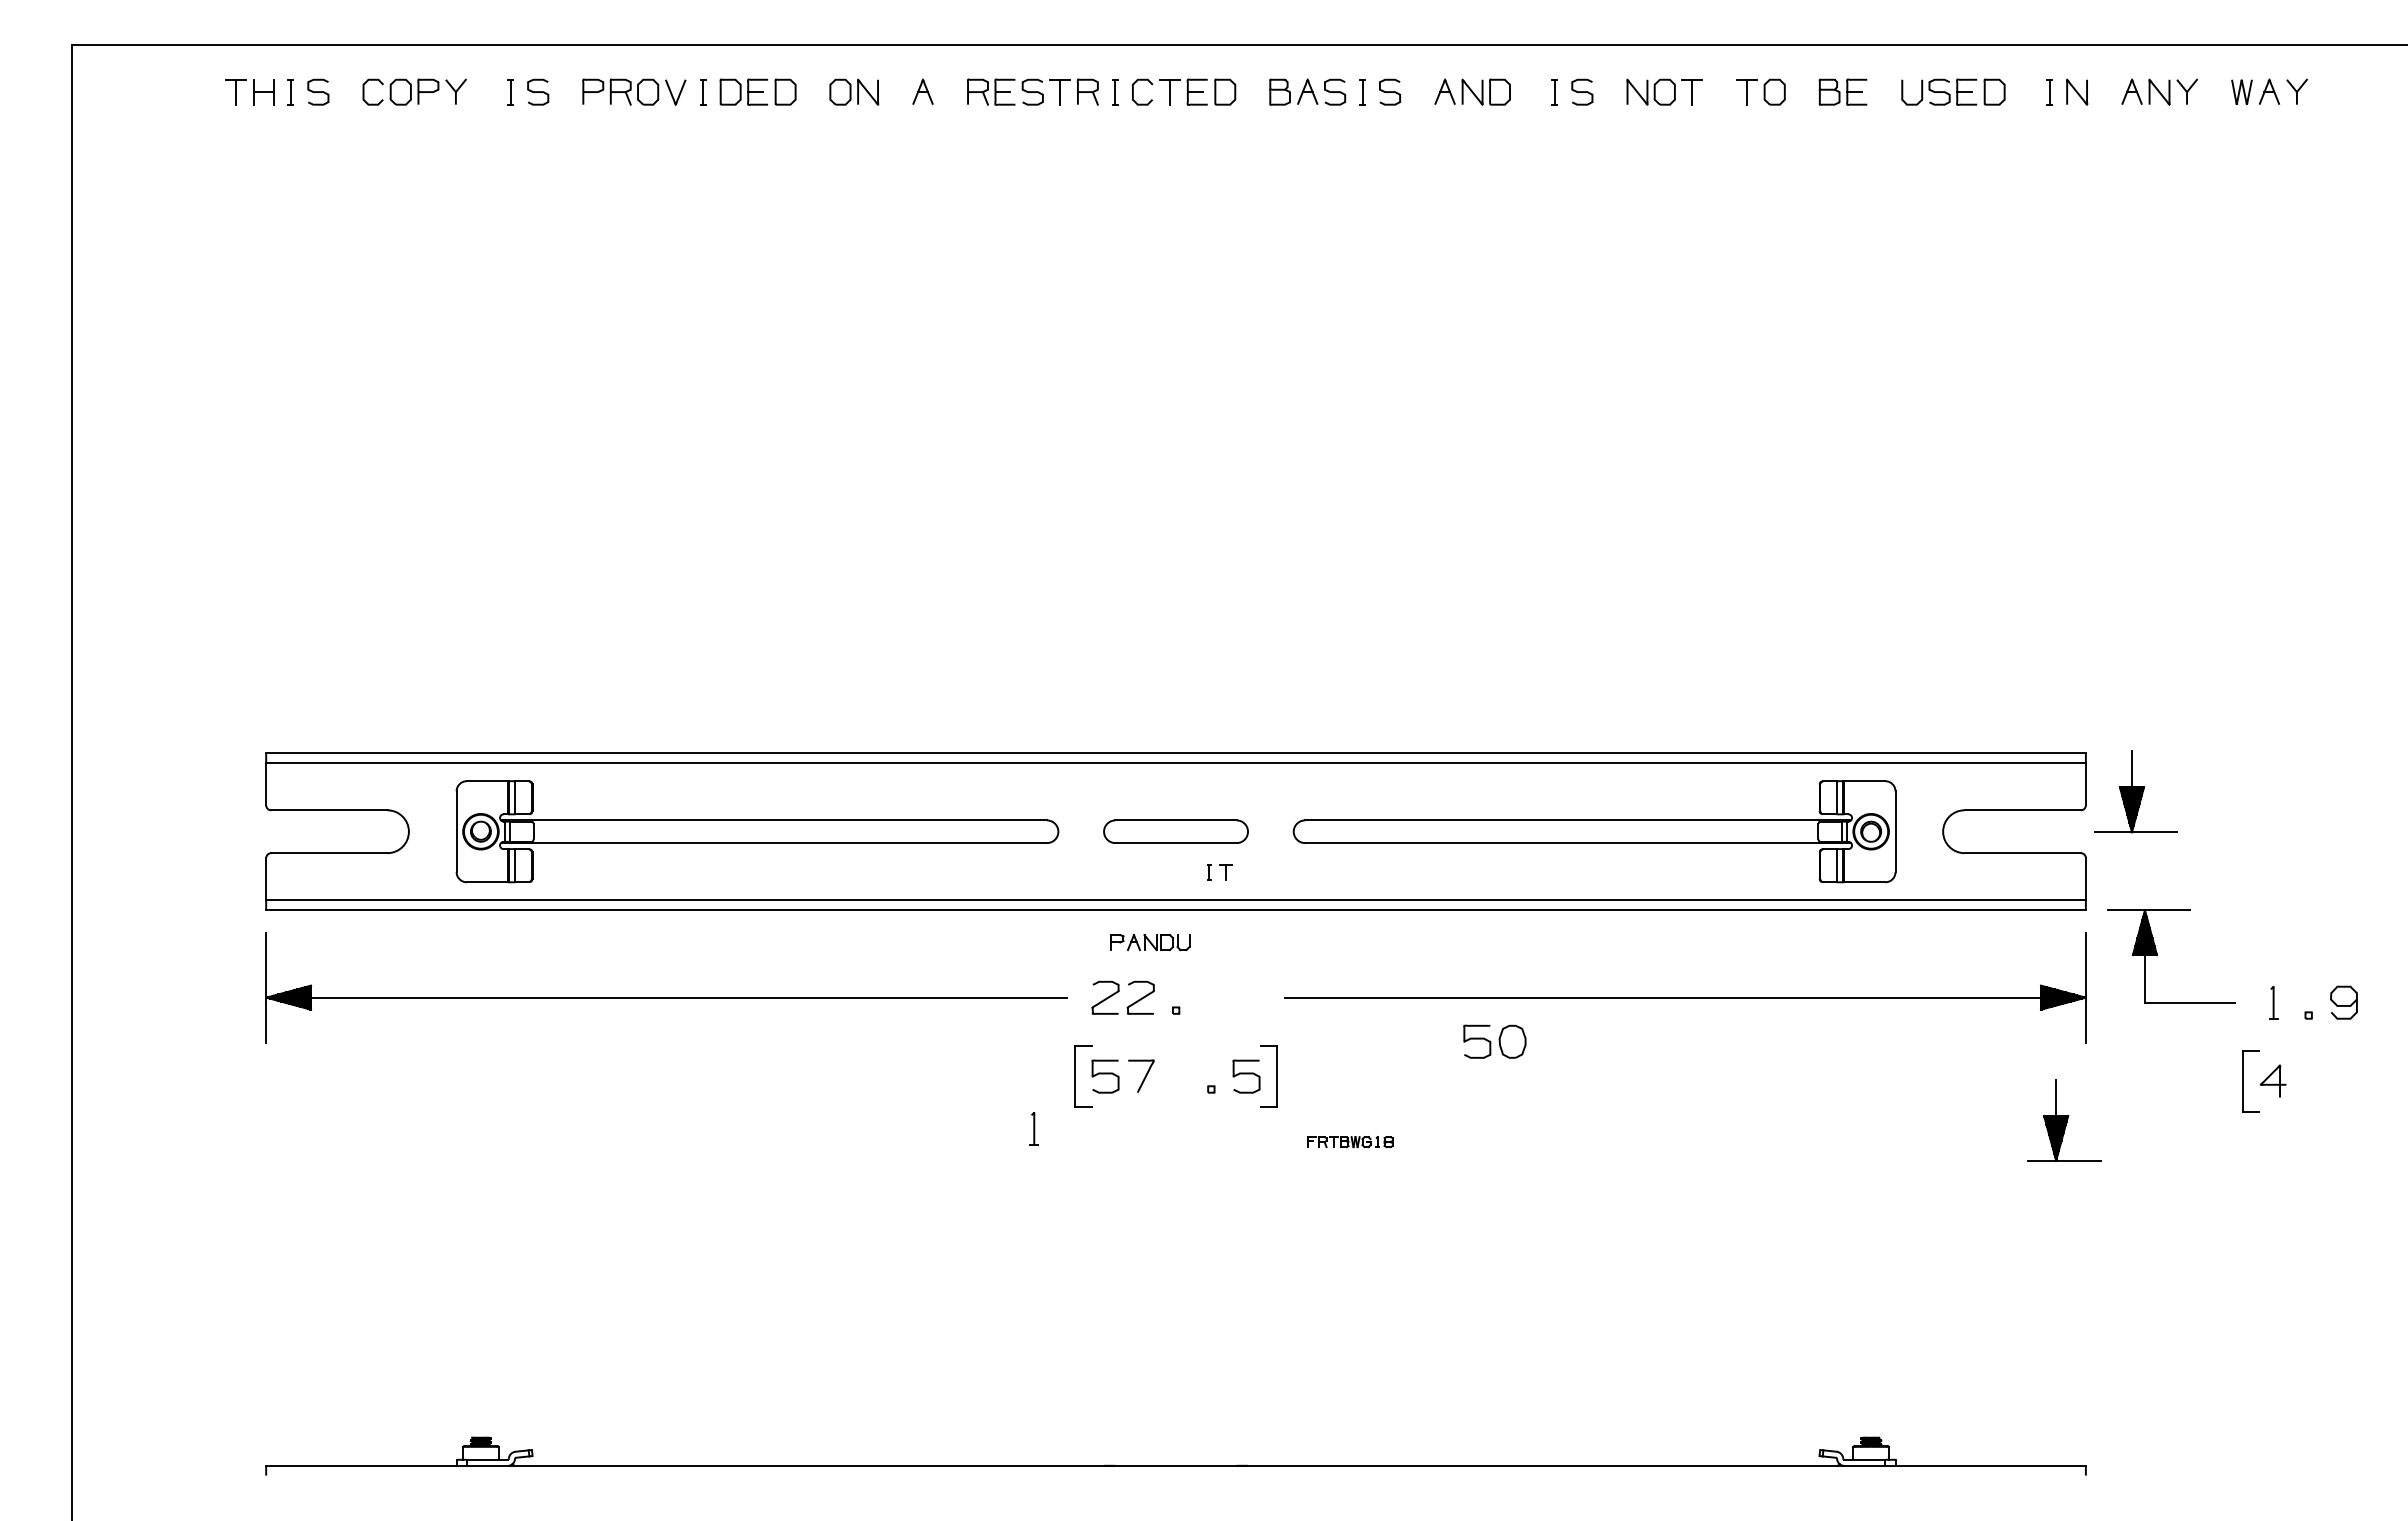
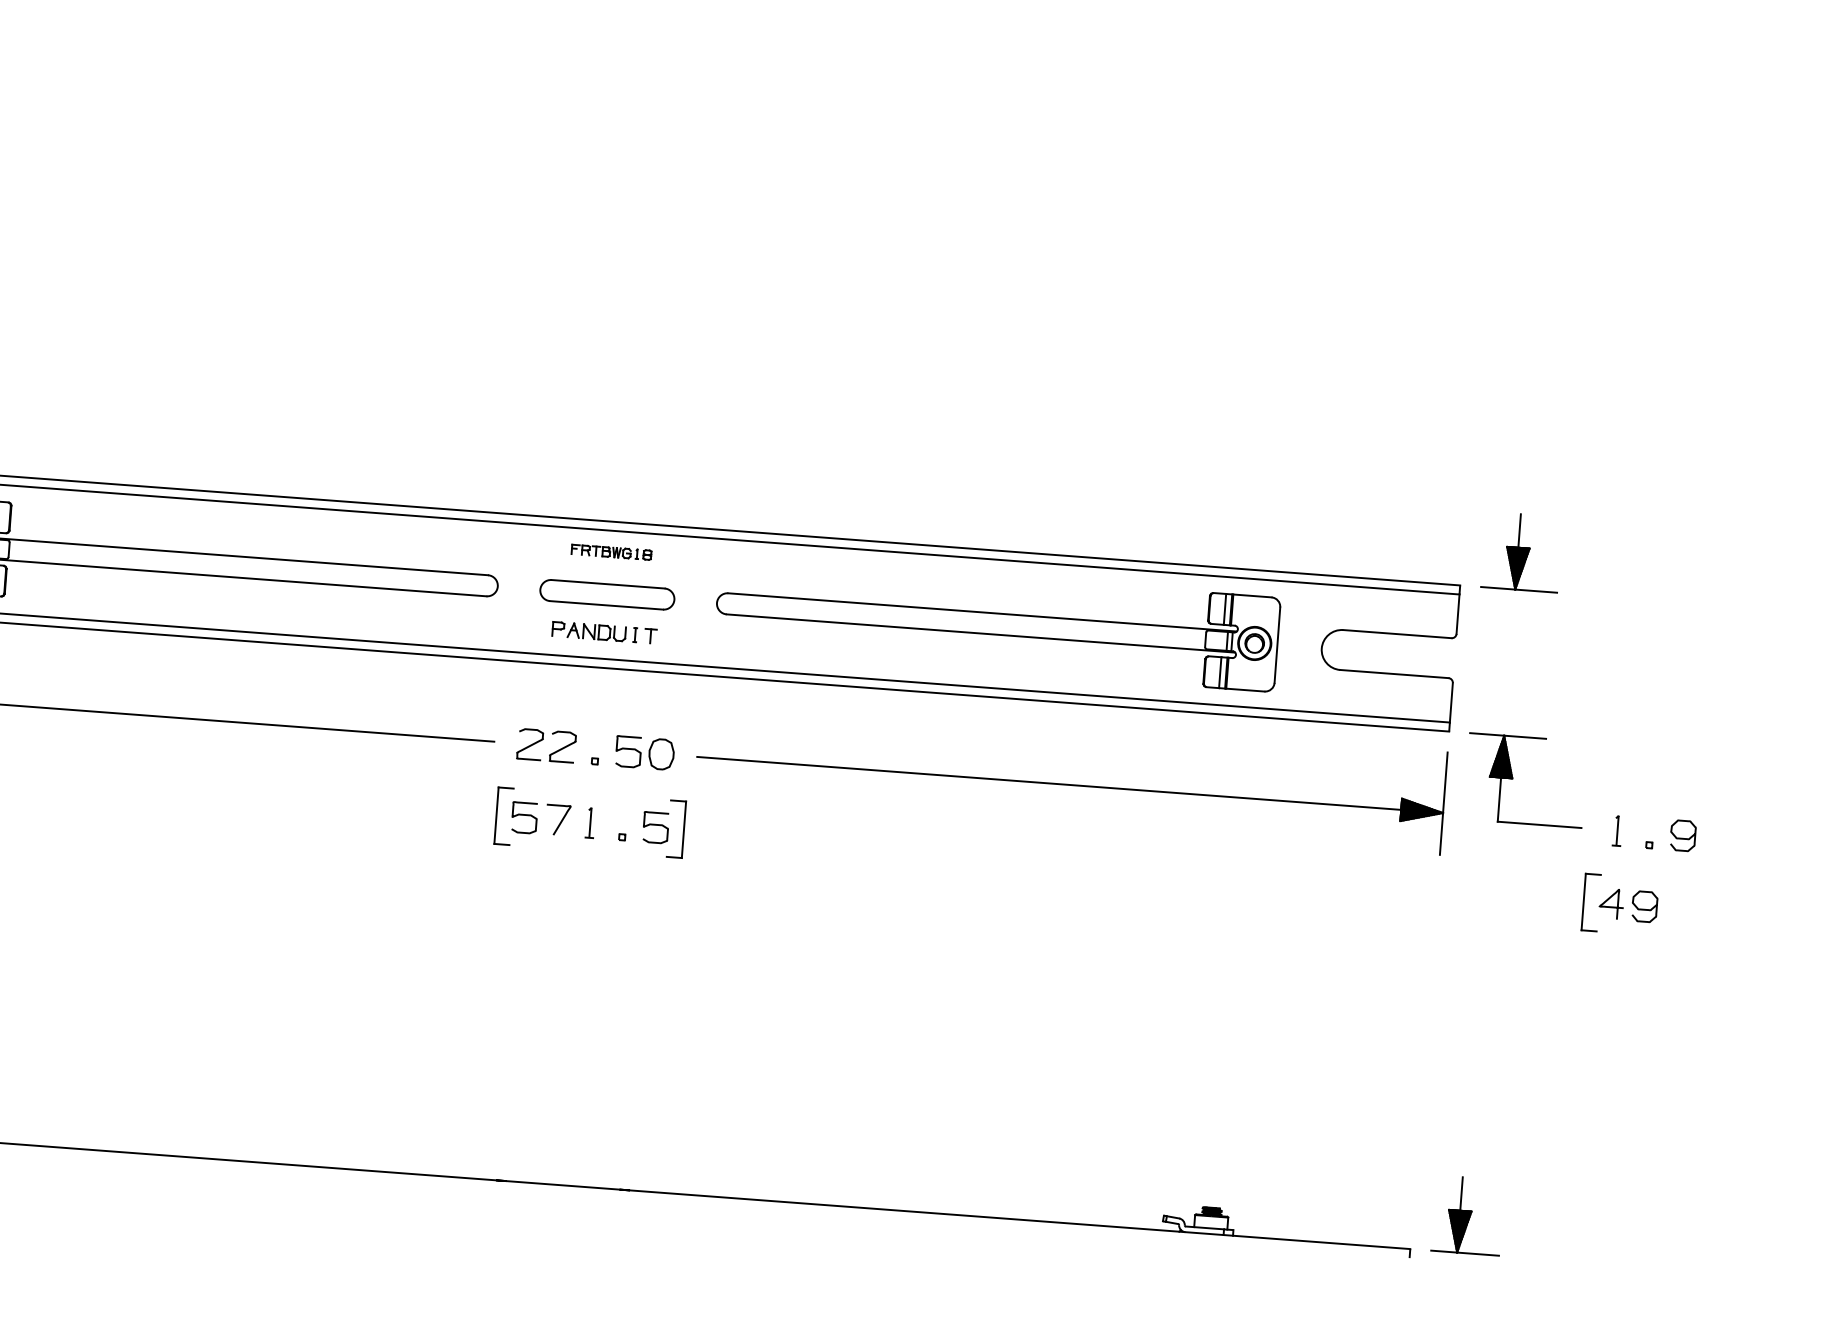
part: (2135, 791) -> (1521, 551), moved
part: (1150, 942) -> (589, 631), moved
part: (1494, 1041) -> (644, 752), moved
curve: (2308, 1083) -> (1644, 908), added
part: (2064, 1120) -> (1467, 1215), moved
part: (1033, 1128) -> (589, 822), moved
part: (1350, 1142) -> (611, 552), moved

